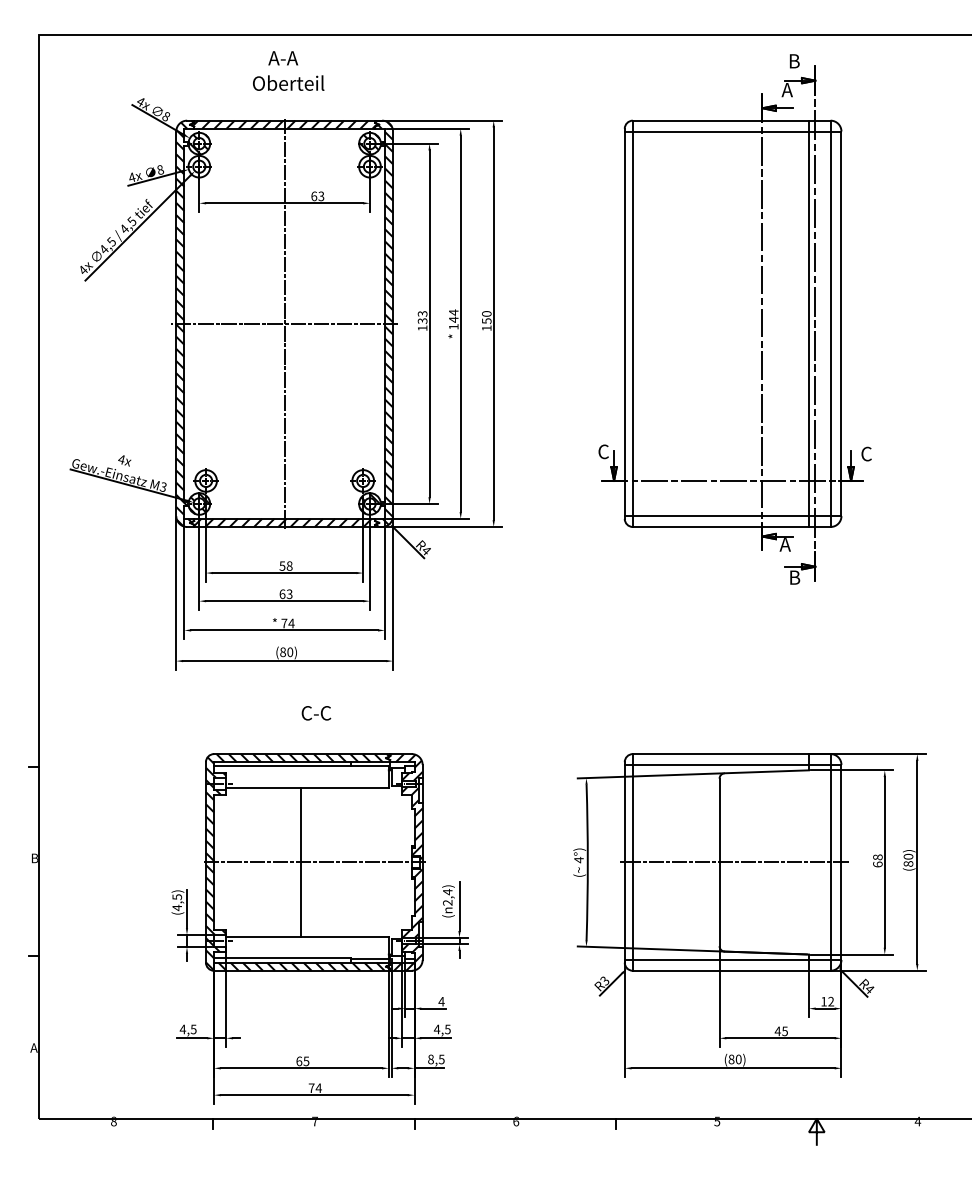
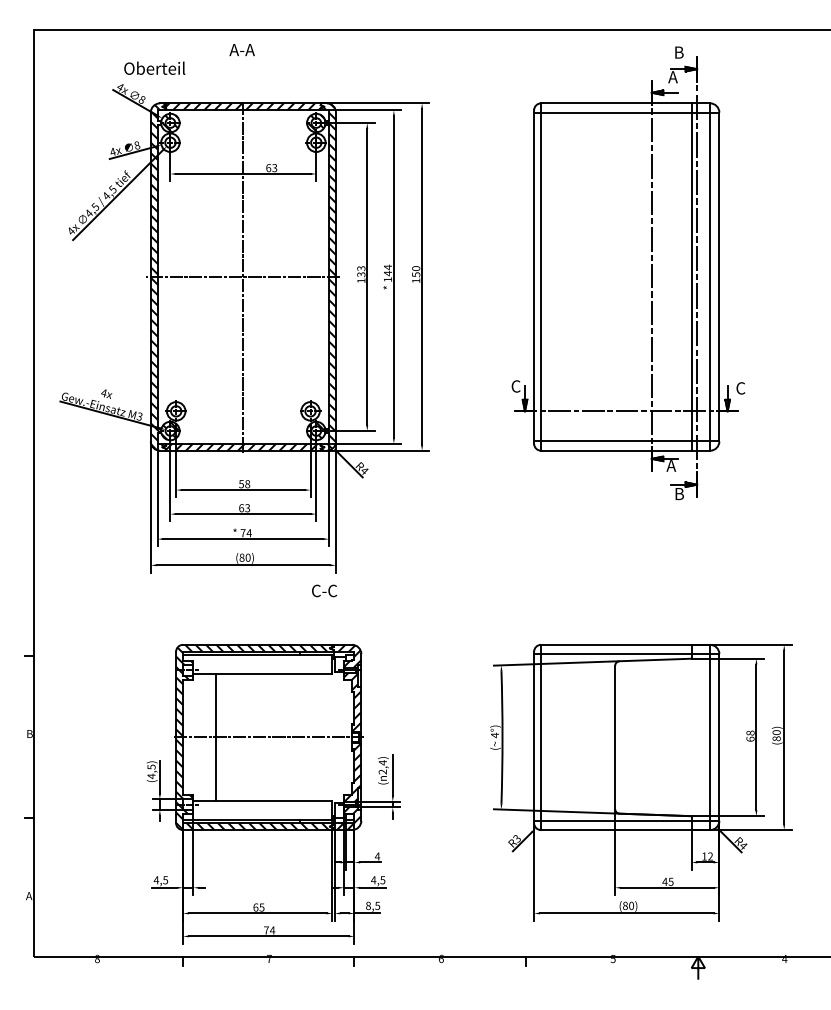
text: (288, 82) -> (154, 67), moved
text: (316, 712) -> (324, 590), moved
line: (301, 862) -> (216, 737), moved
line: (733, 862) -> (627, 737), removed

